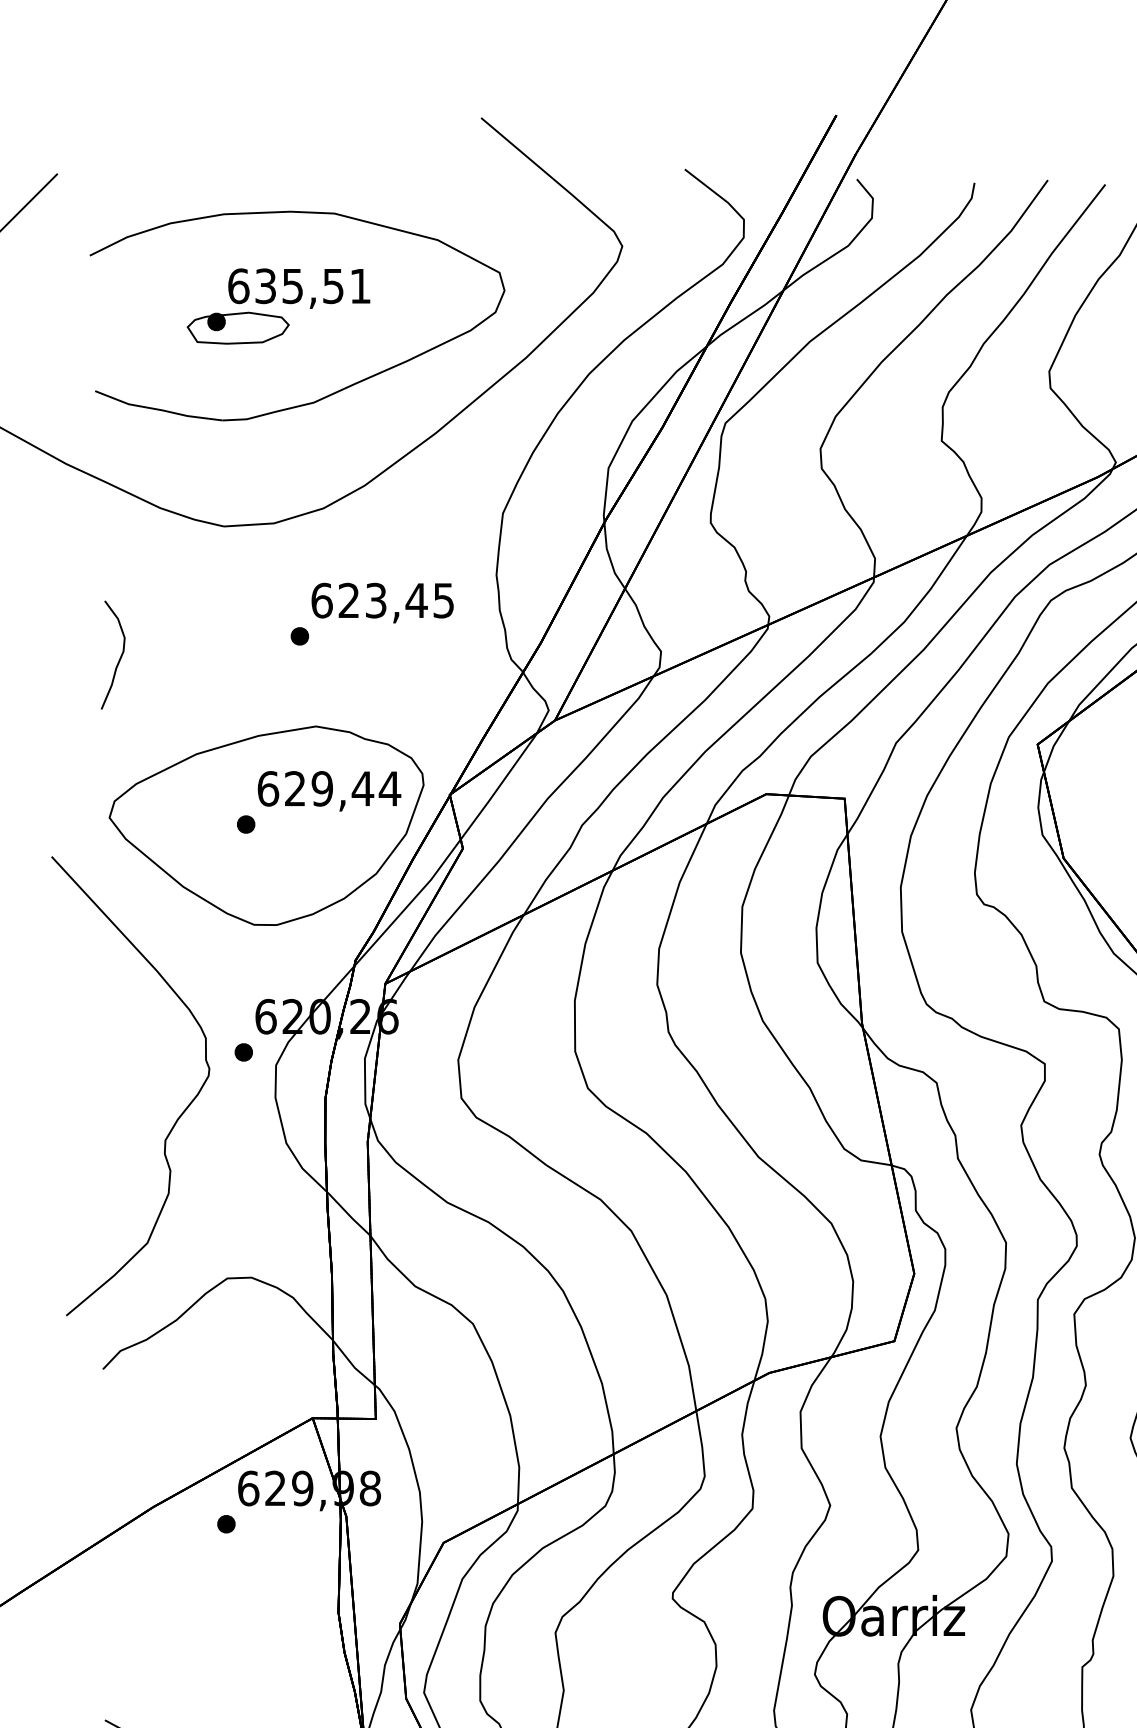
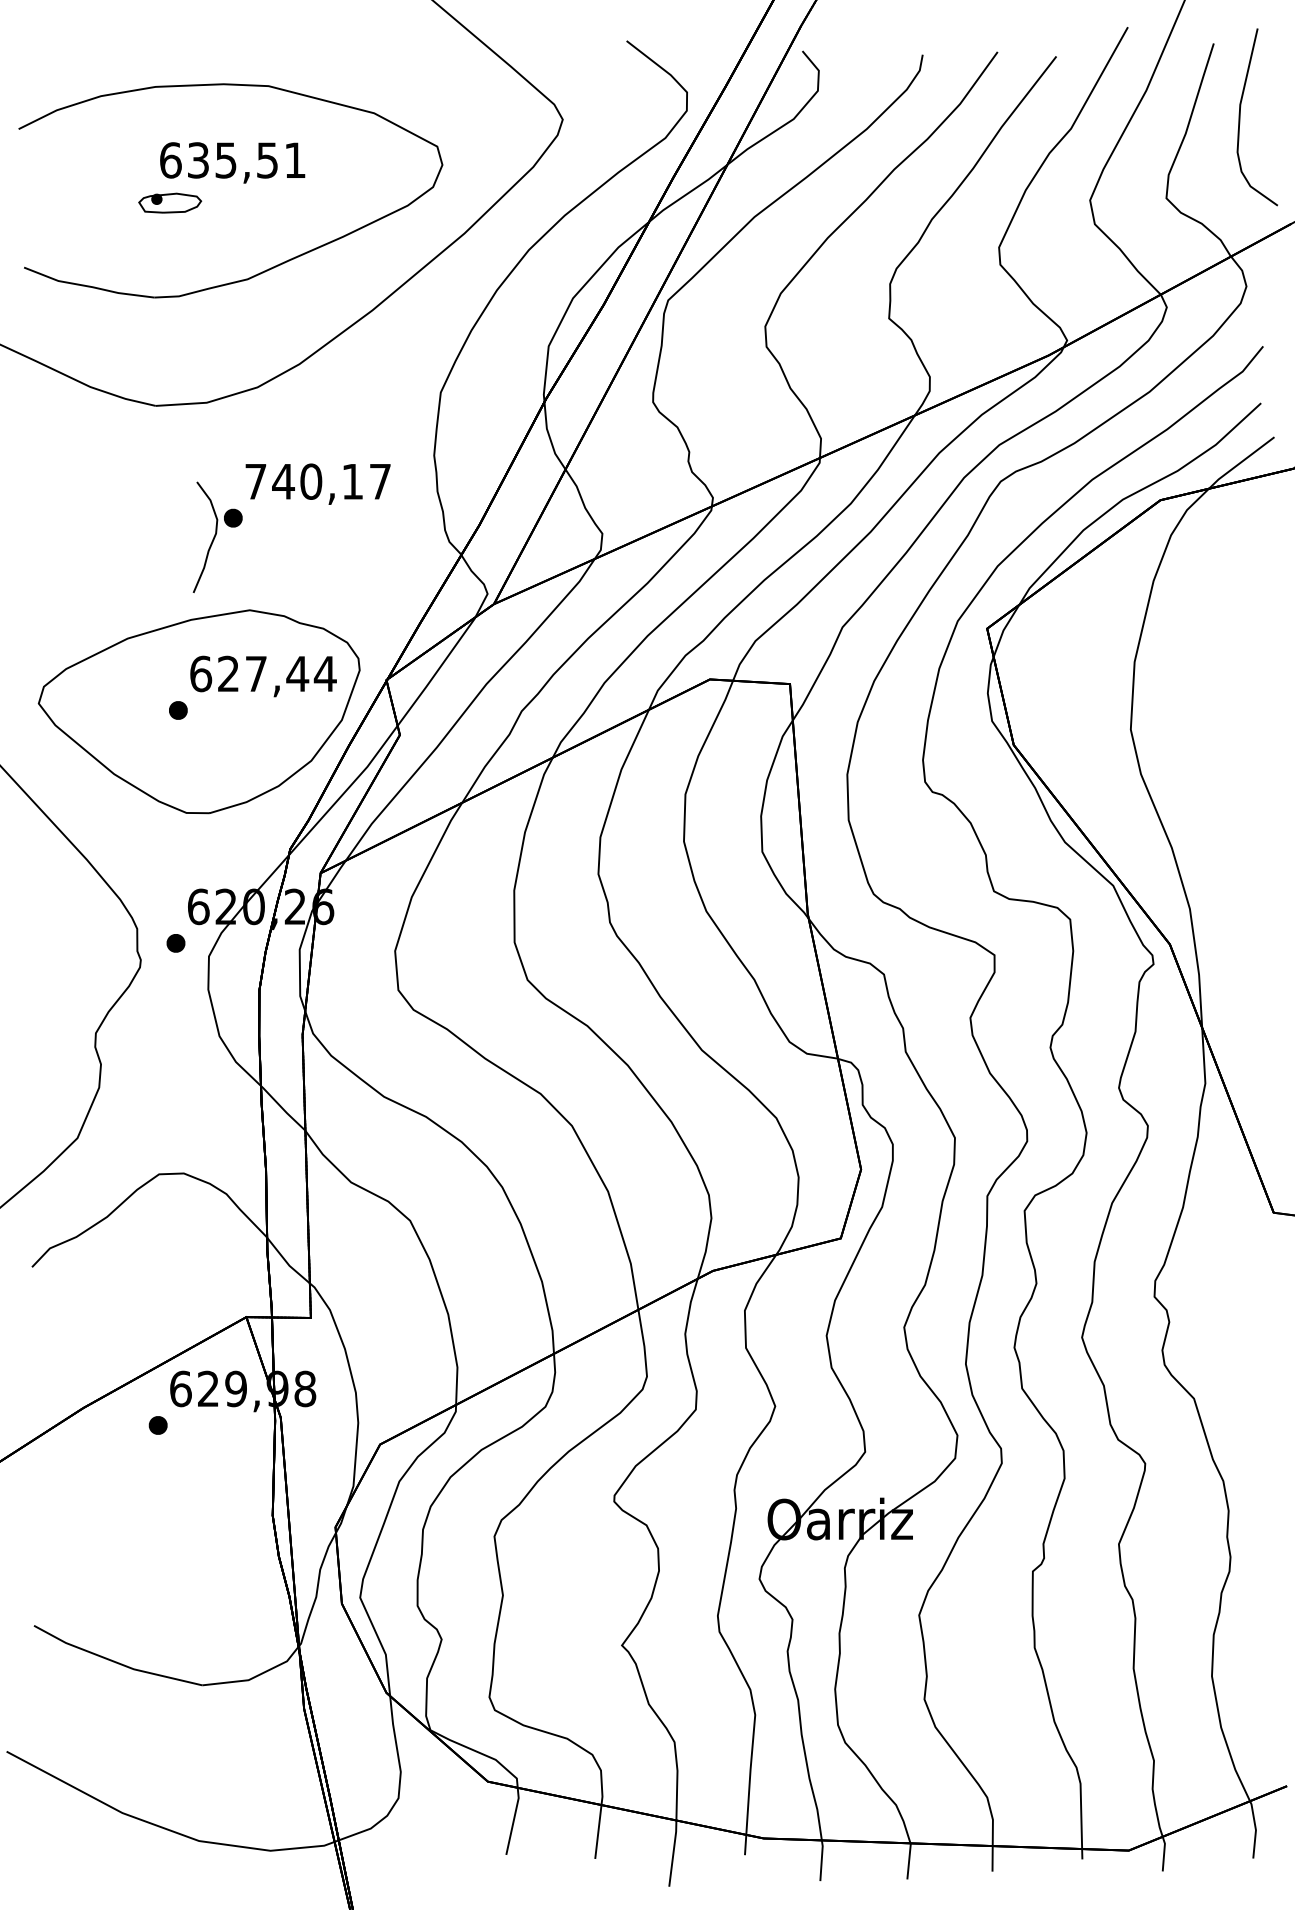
part: (237, 327) -> (169, 202), size x0.6
text: (382, 600) -> (317, 481), 623,45 -> 740,17
curve: (120, 657) -> (212, 539), moved
text: (322, 788) -> (256, 673), 629,44 -> 627,44

